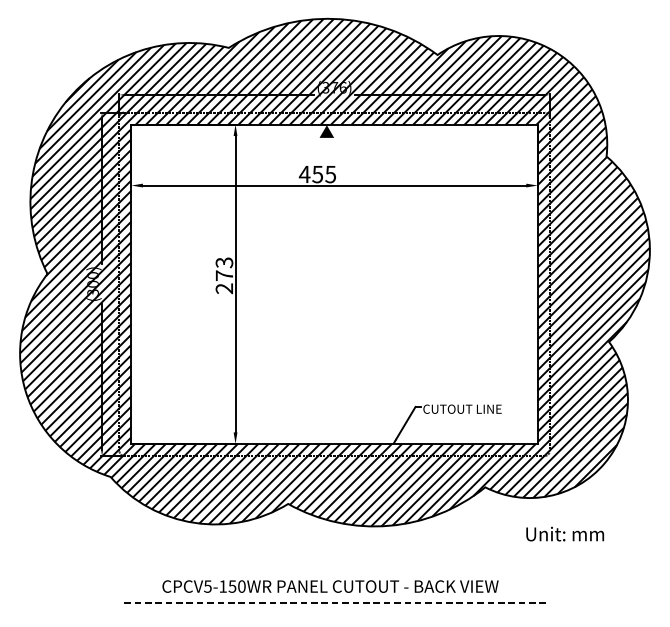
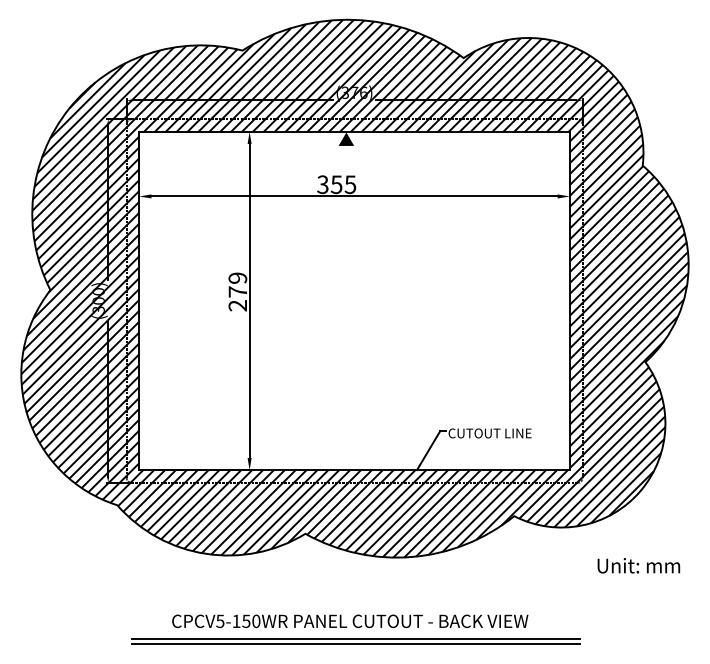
text: (304, 174) -> (322, 184), 455 -> 355
text: (224, 263) -> (237, 278), 273 -> 279
text: (564, 533) -> (638, 565), moved
line: (336, 602) -> (356, 638), dashed -> solid
line: (335, 608) -> (355, 644), added

